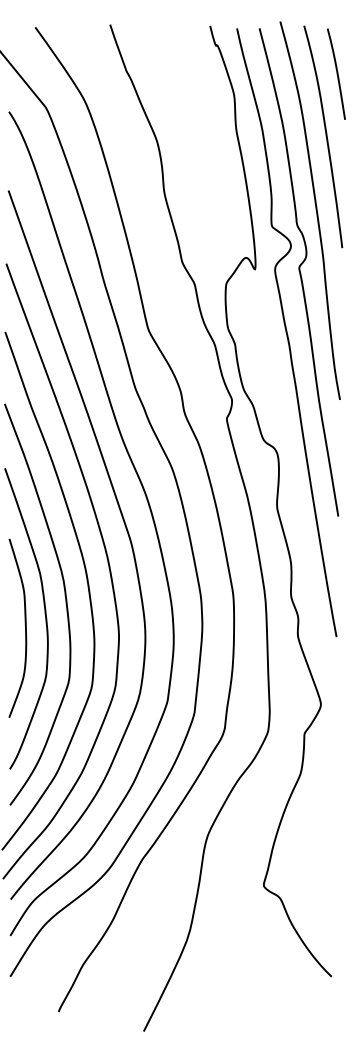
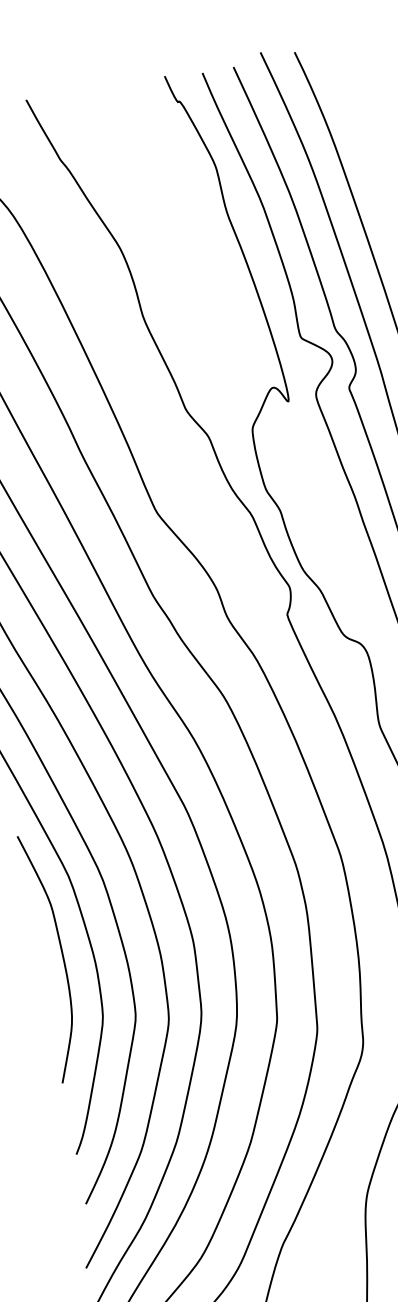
curve: (336, 73) -> (351, 110), removed

